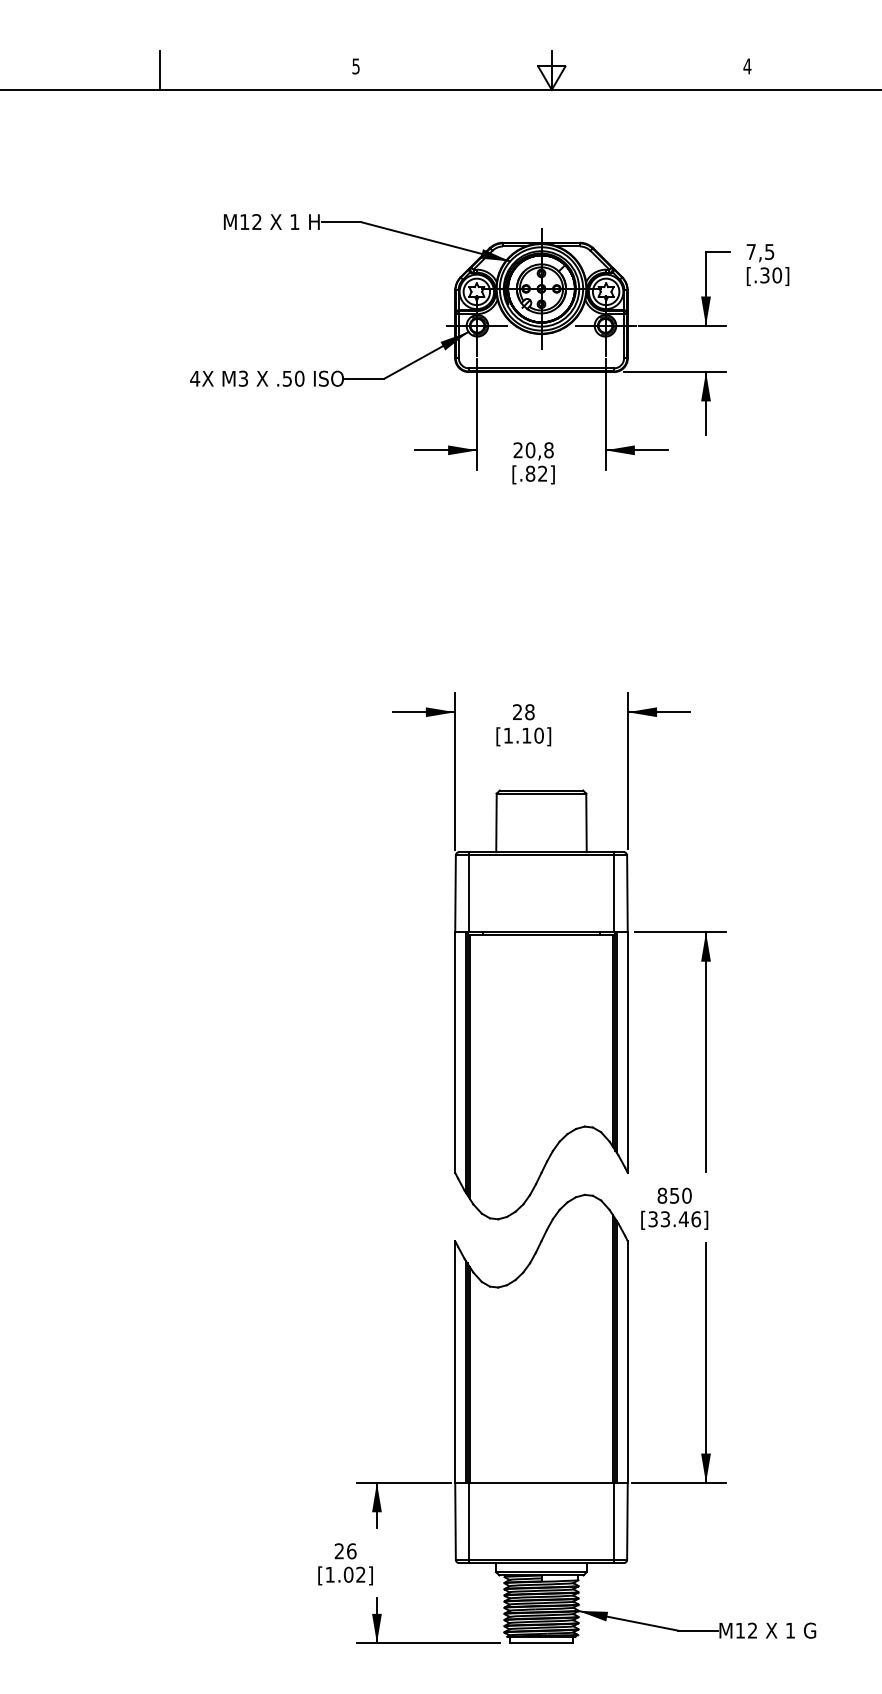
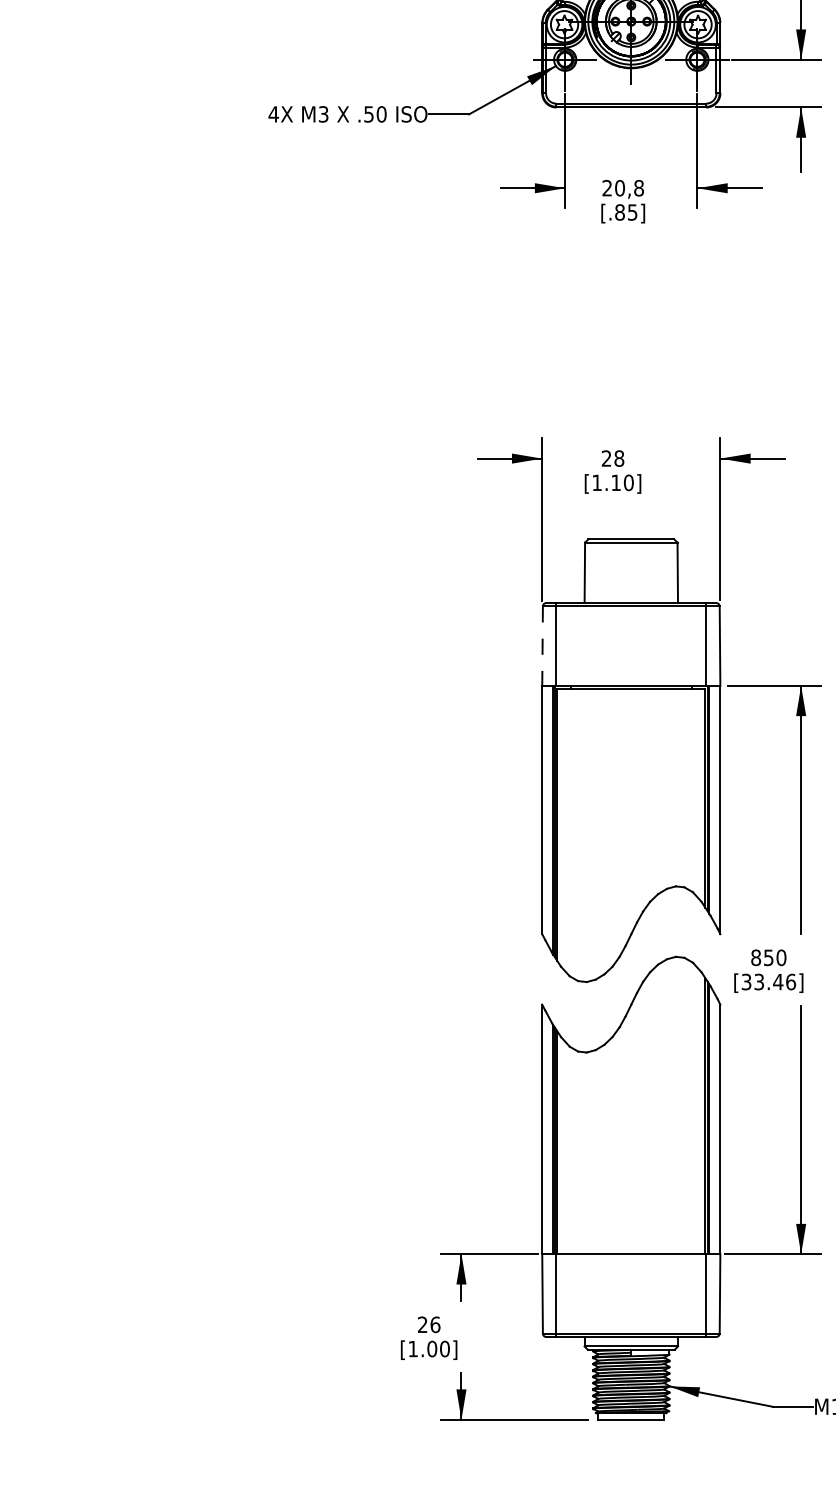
text: (542, 473) -> (632, 212), [.82] -> [.85]
line: (455, 893) -> (542, 645), solid -> dashed
text: (360, 1574) -> (444, 1348), [1.02] -> [1.00]

